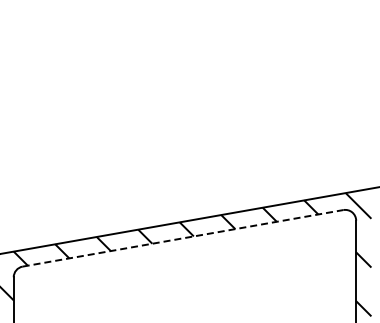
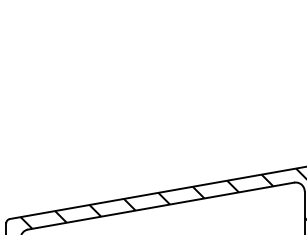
line: (183, 238) -> (161, 206), dashed -> solid

